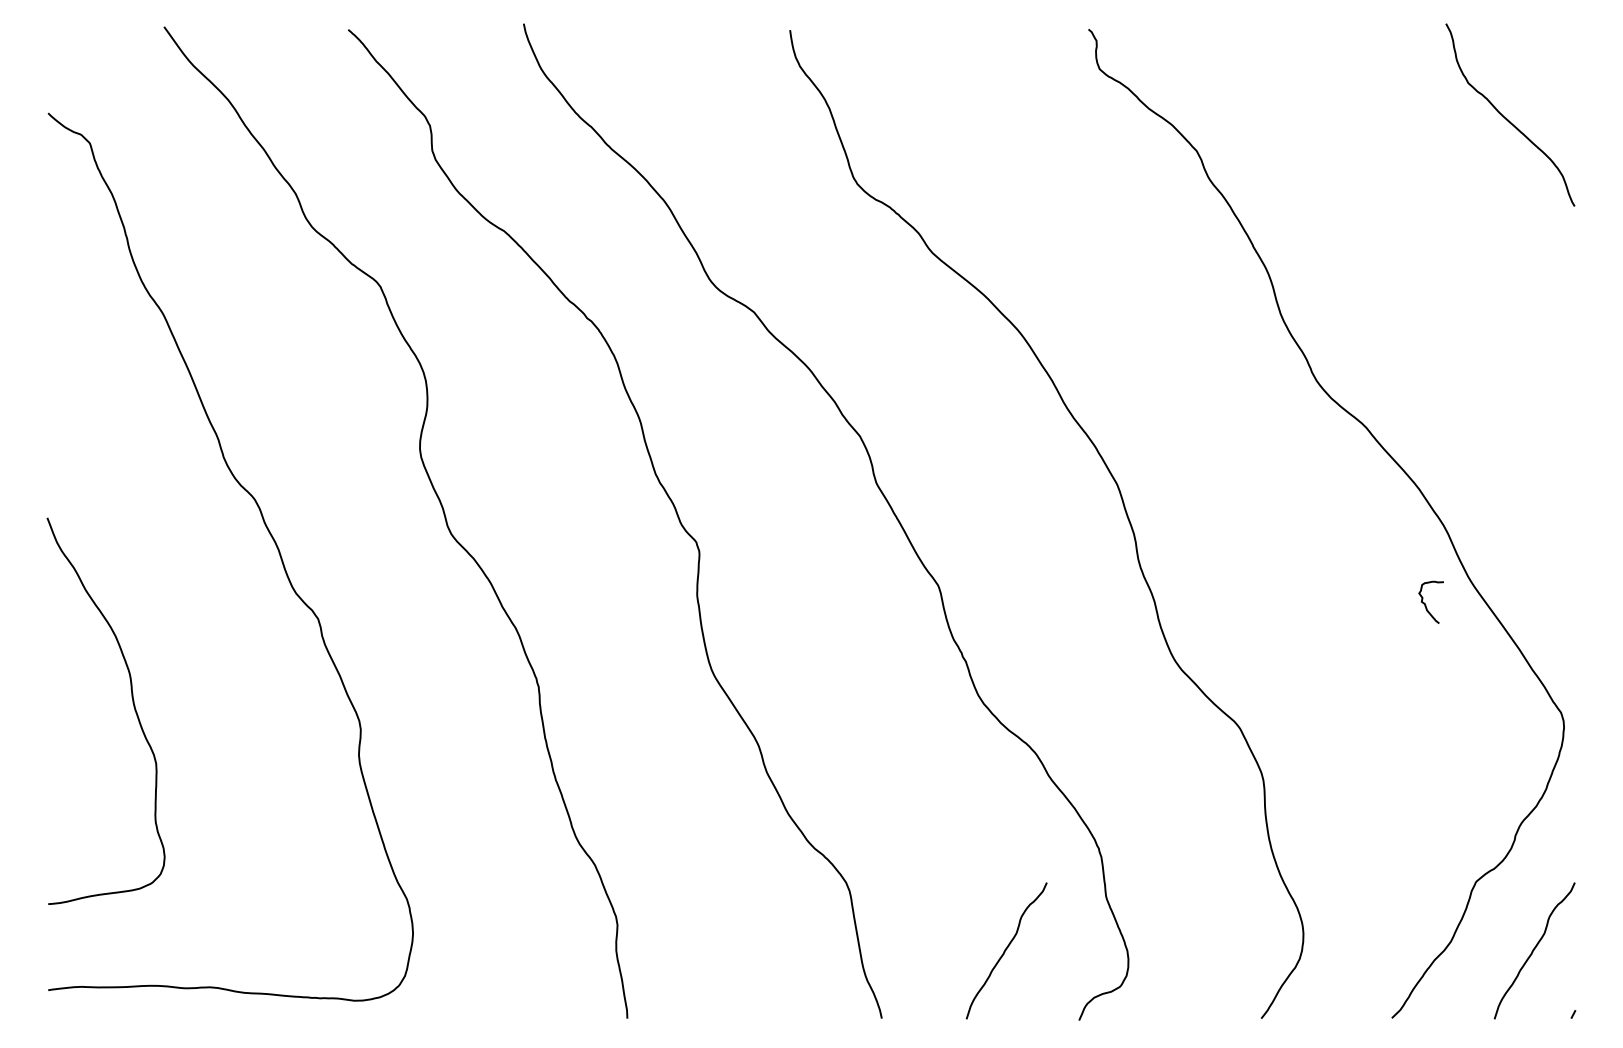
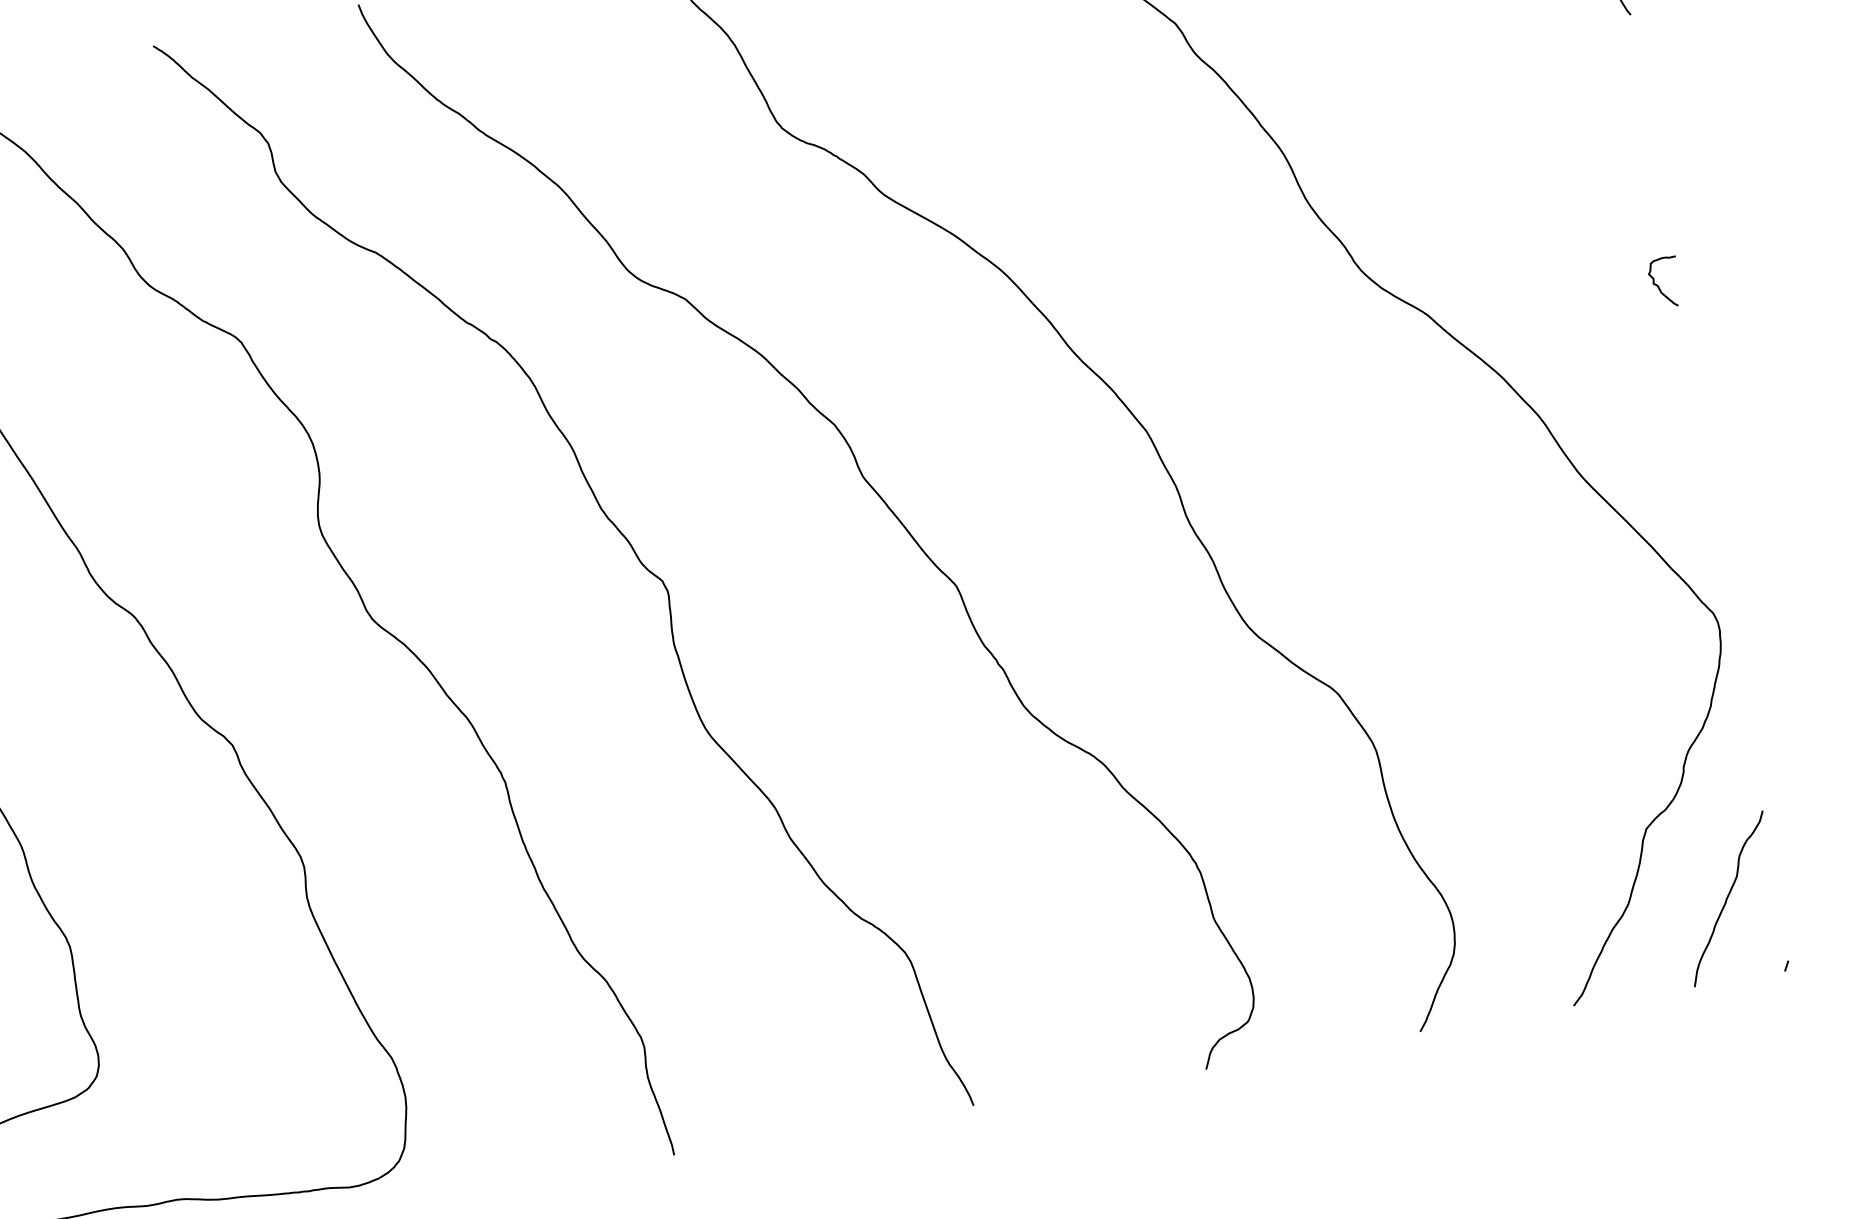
curve: (1425, 603) -> (1658, 284), moved
curve: (1006, 950) -> (1107, 1001), removed

